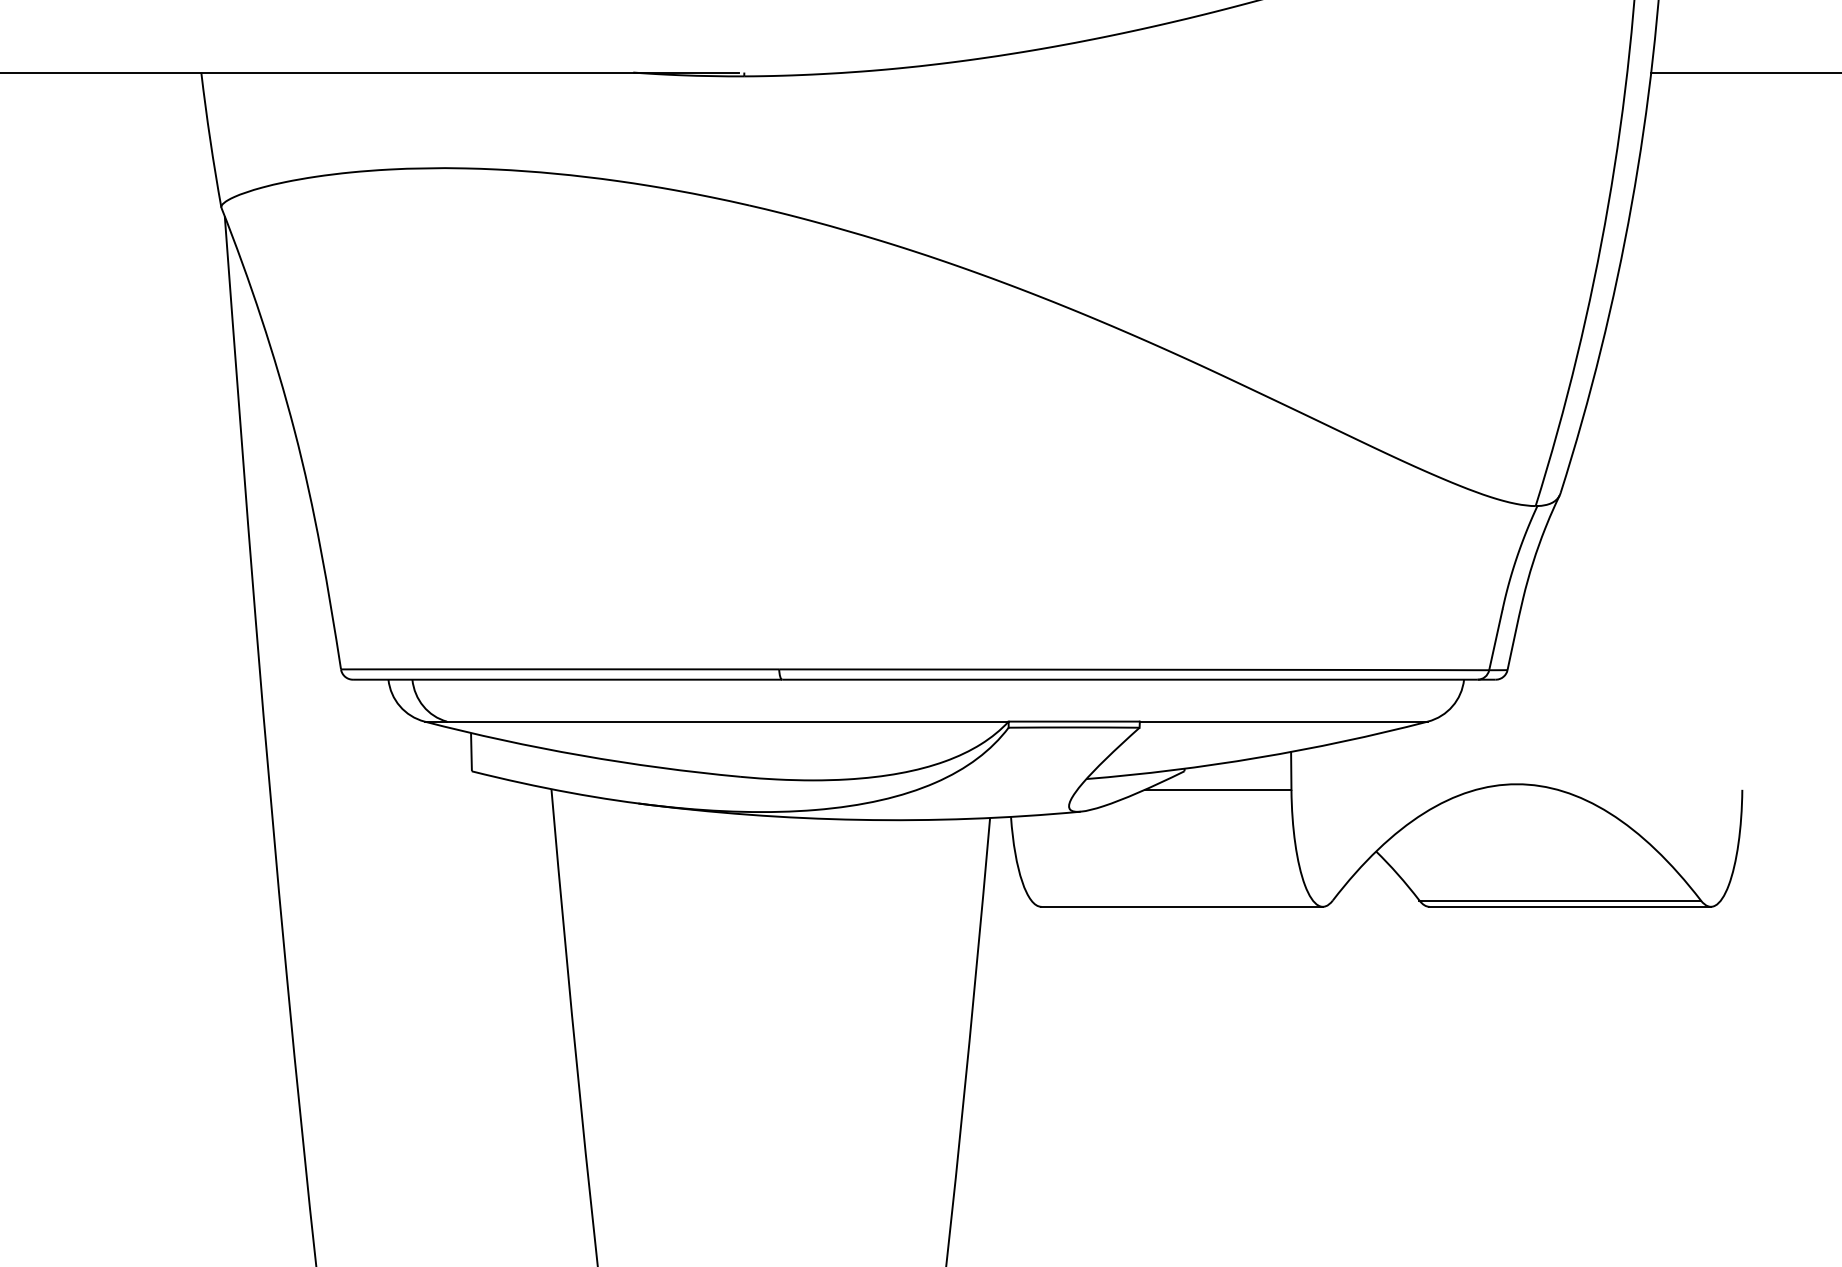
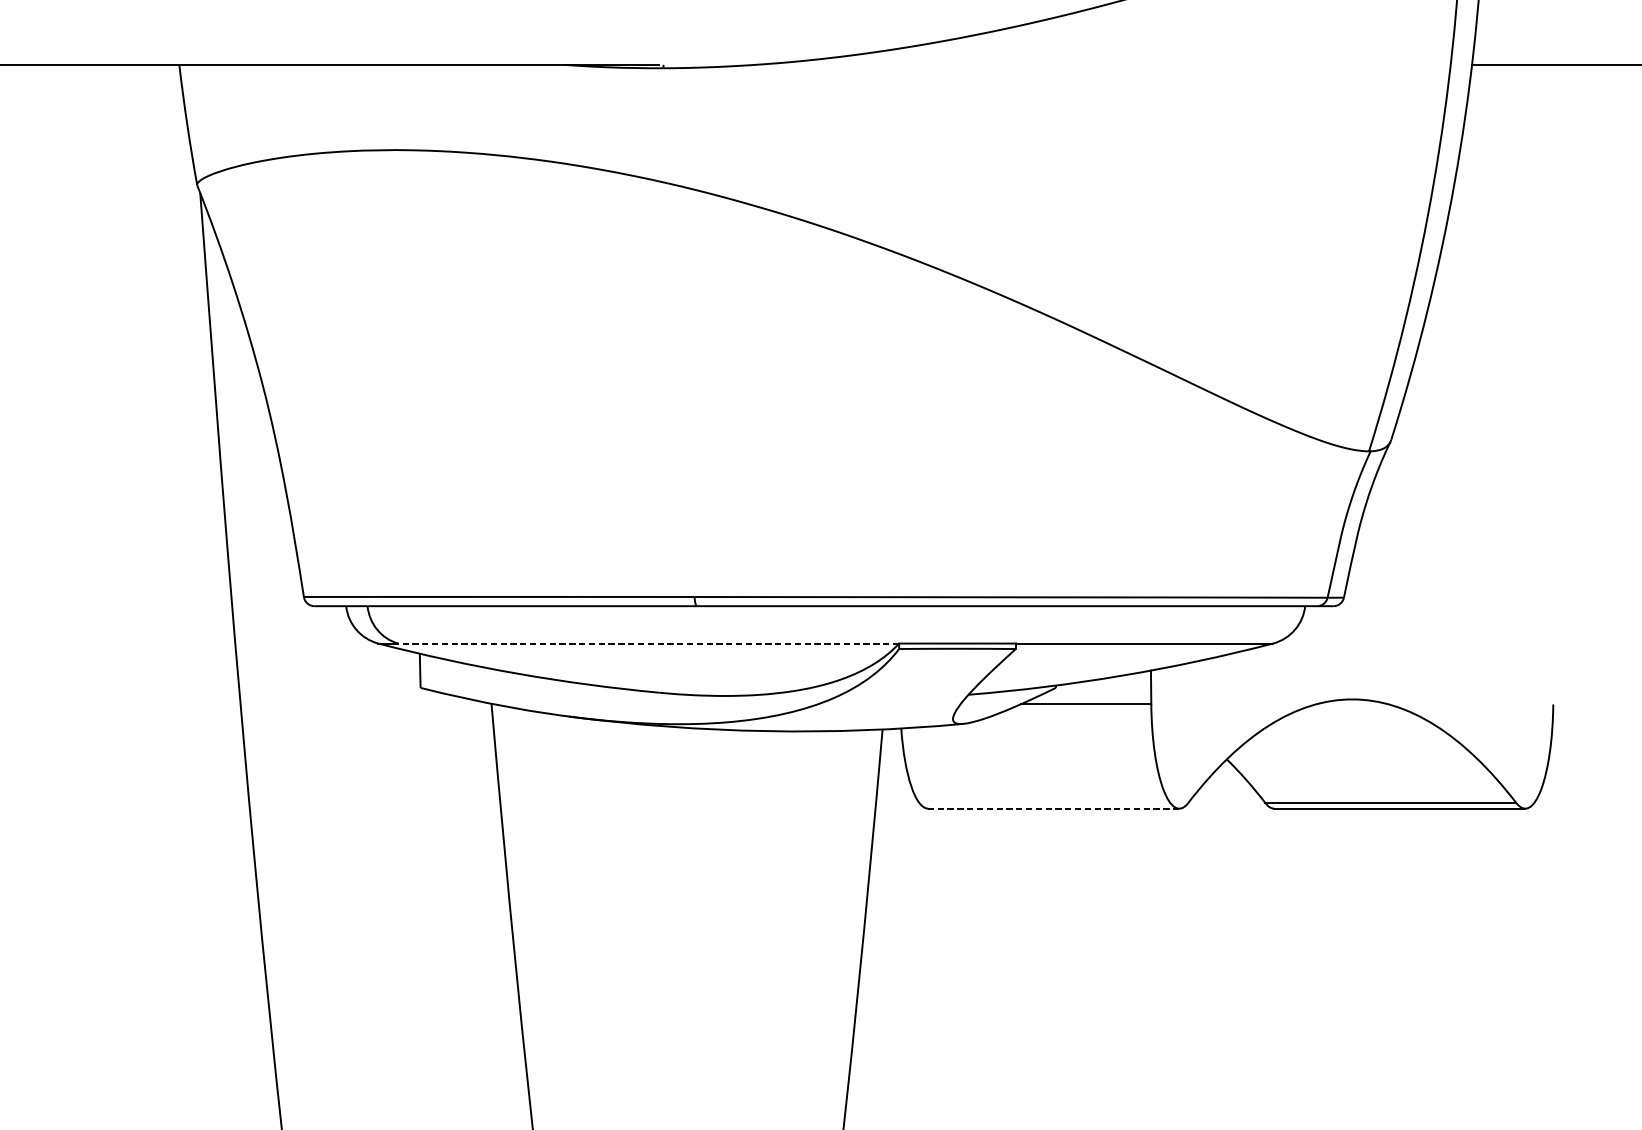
line: (727, 721) -> (648, 643), solid -> dashed
line: (1182, 906) -> (1054, 808), solid -> dashed

